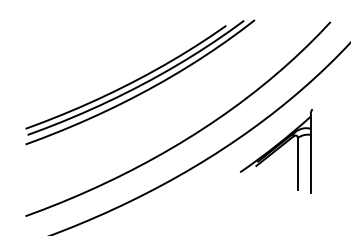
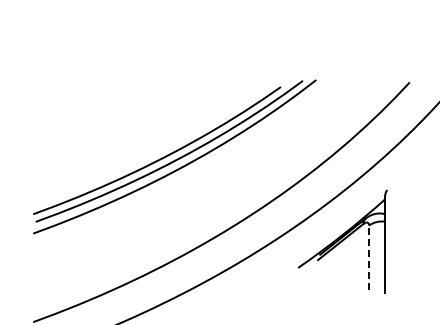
line: (298, 163) -> (369, 257), solid -> dashed

